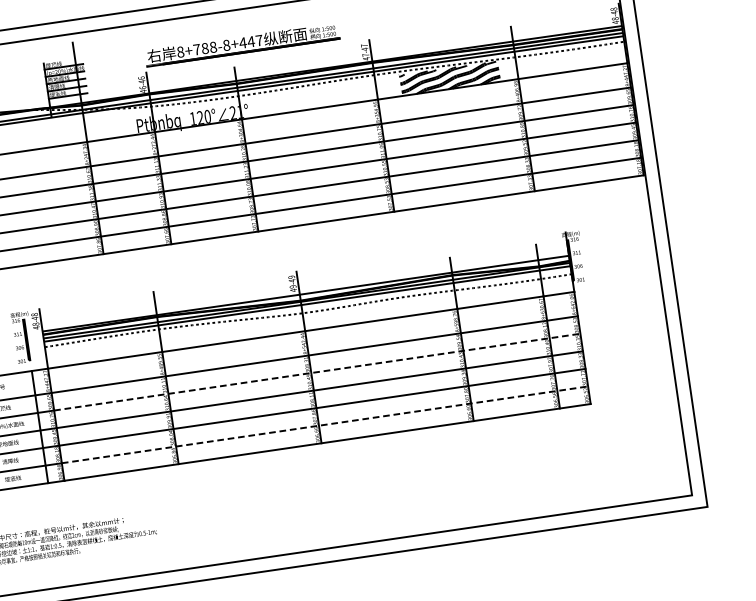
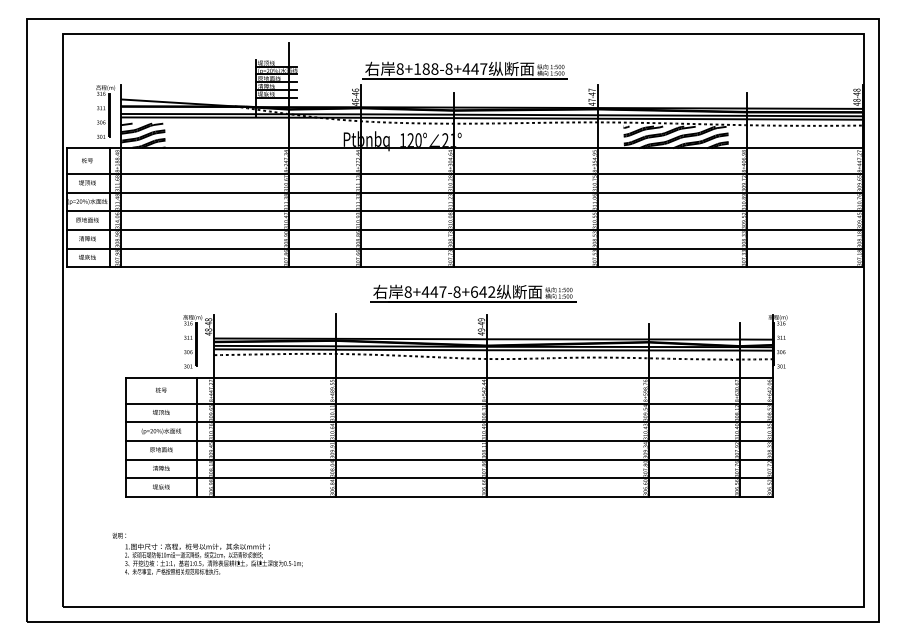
text: (196, 49) -> (417, 68), 8+788-8+447 -> 8+188-8+447
part: (280, 253) -> (473, 293), added
line: (318, 372) -> (494, 422), dashed -> solid
line: (325, 424) -> (494, 478), dashed -> solid

